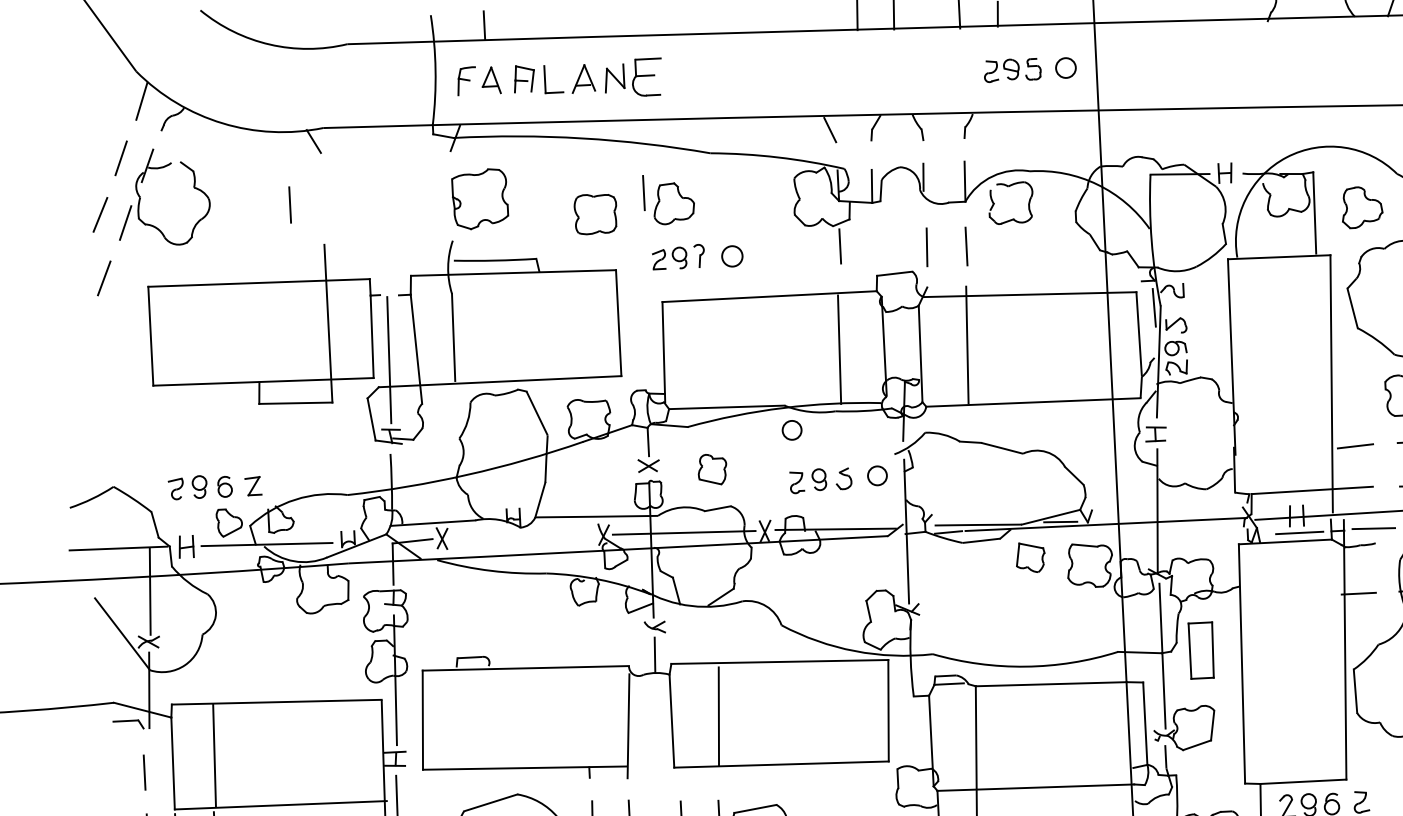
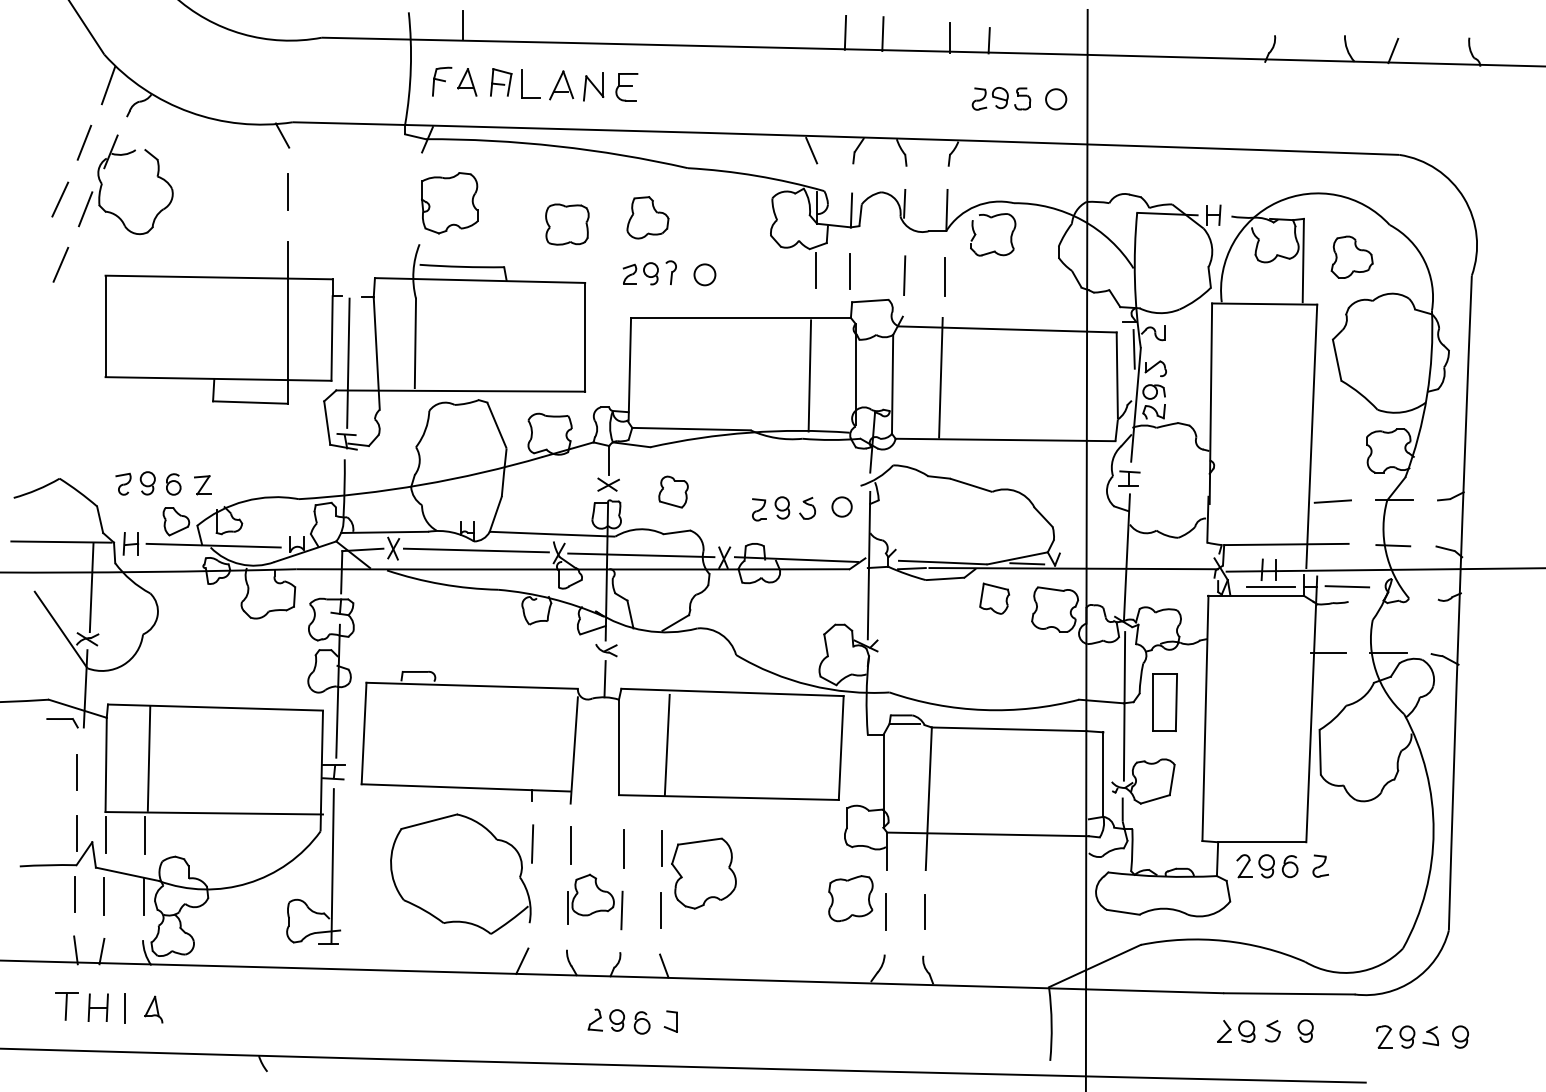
part: (646, 77) -> (626, 87), size x0.71
line: (643, 193) -> (849, 271), moved
line: (289, 204) -> (287, 191), moved
circle: (791, 429) -> (756, 455), removed
line: (522, 536) -> (475, 550), added

